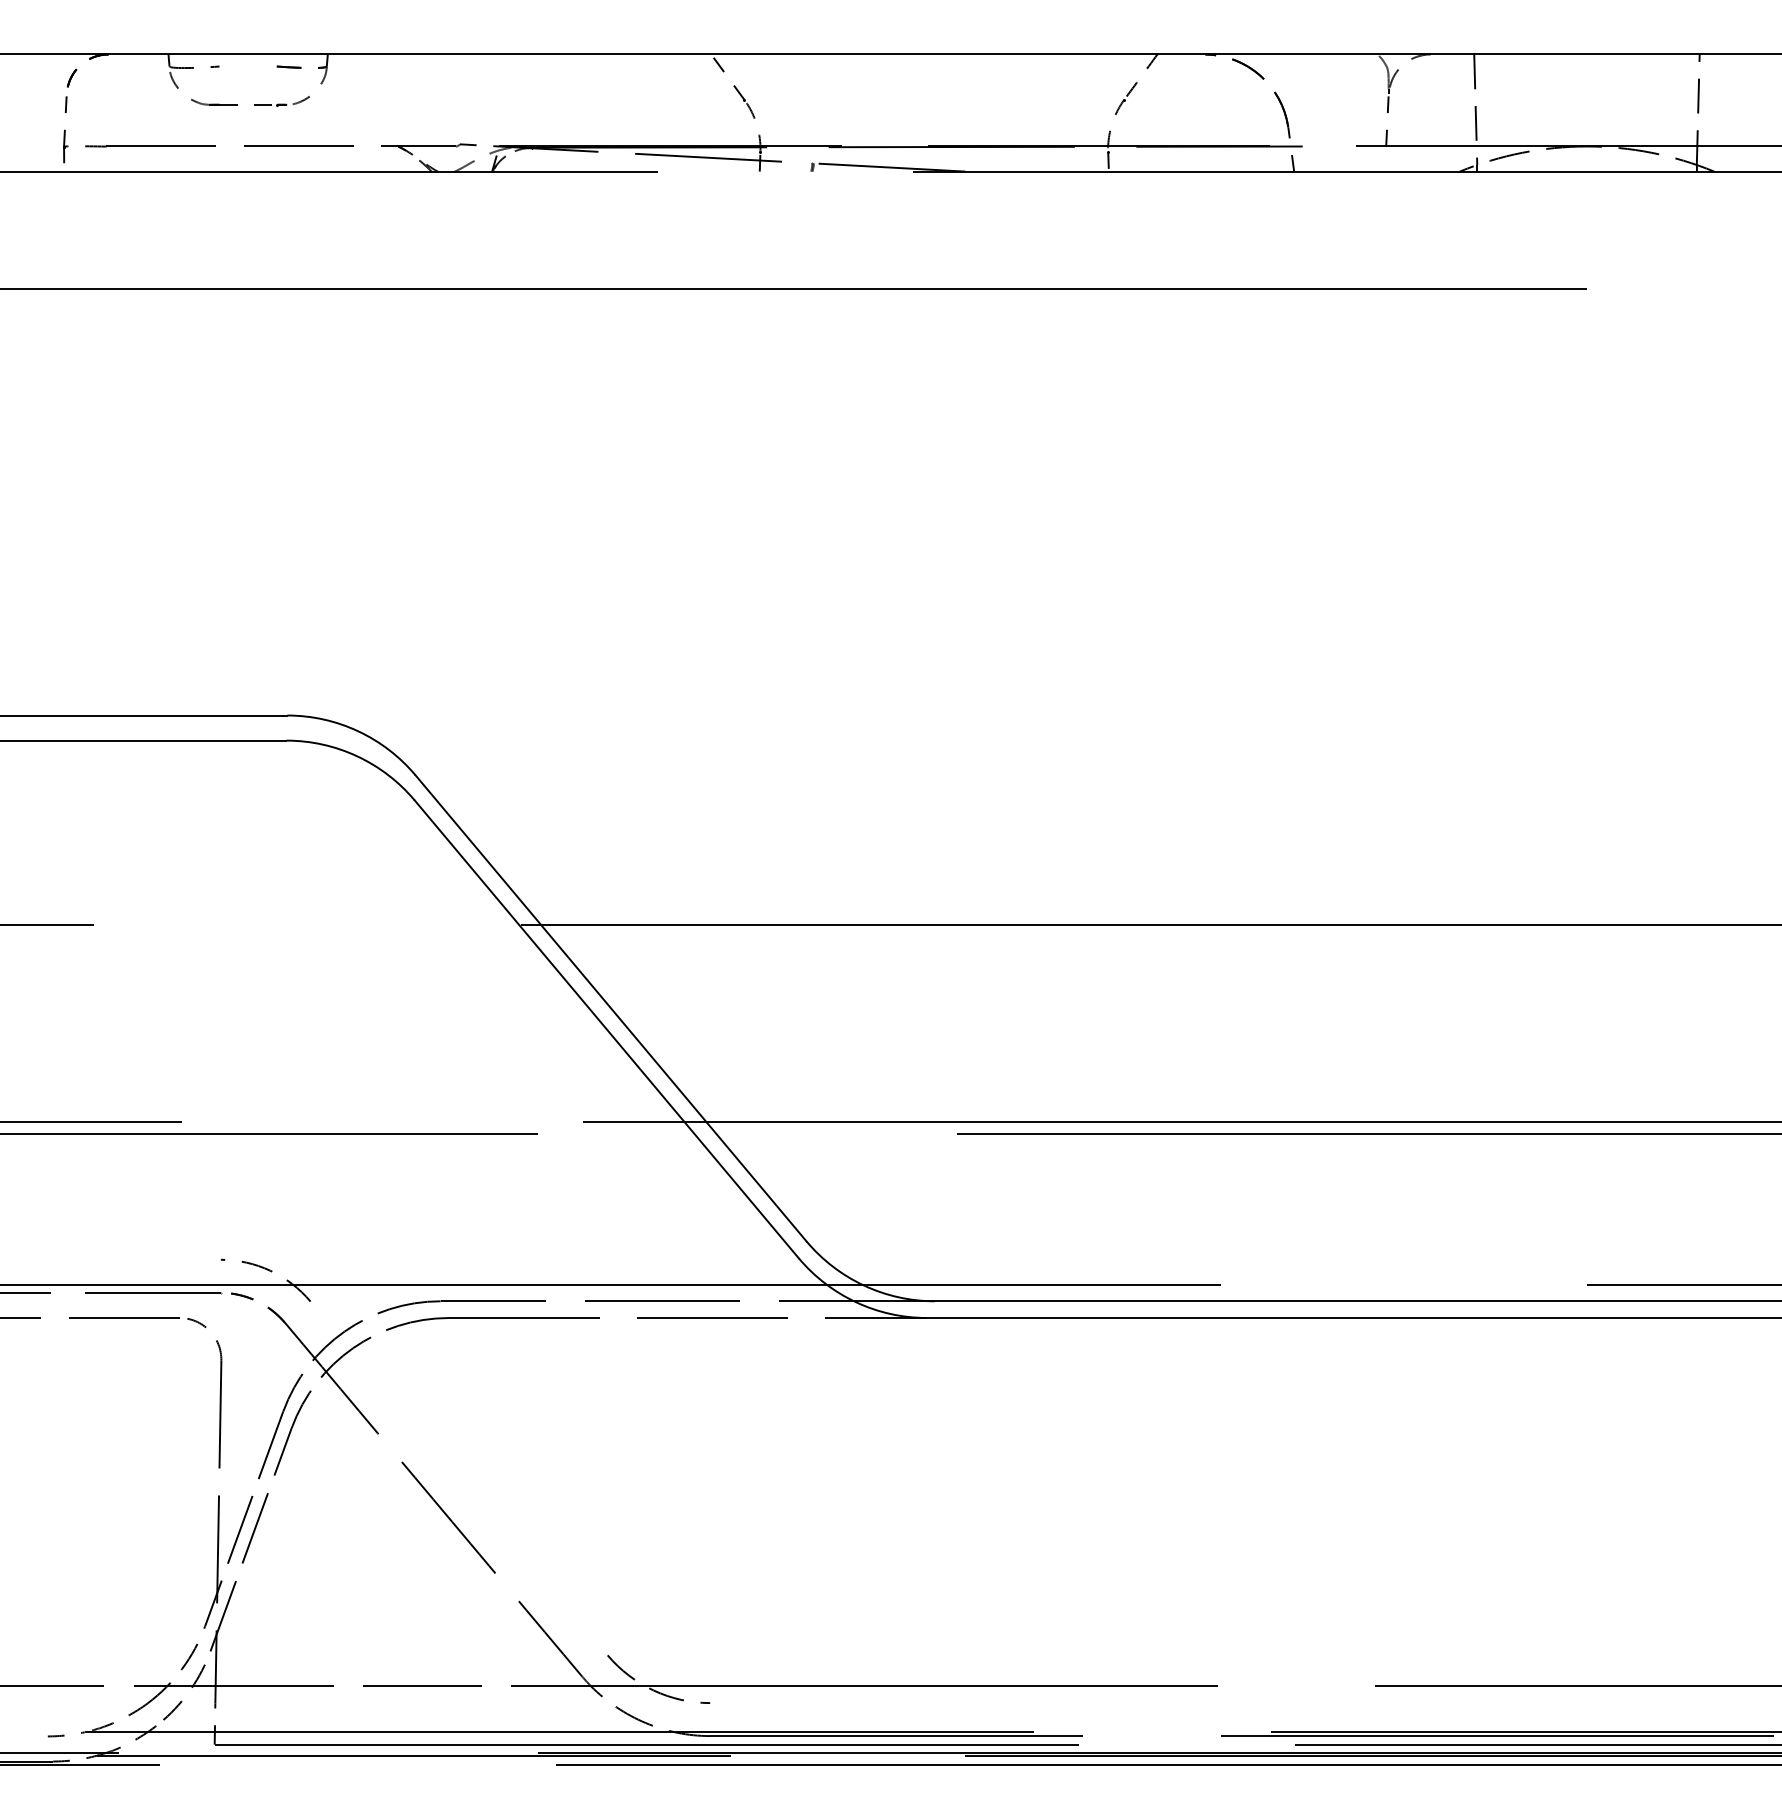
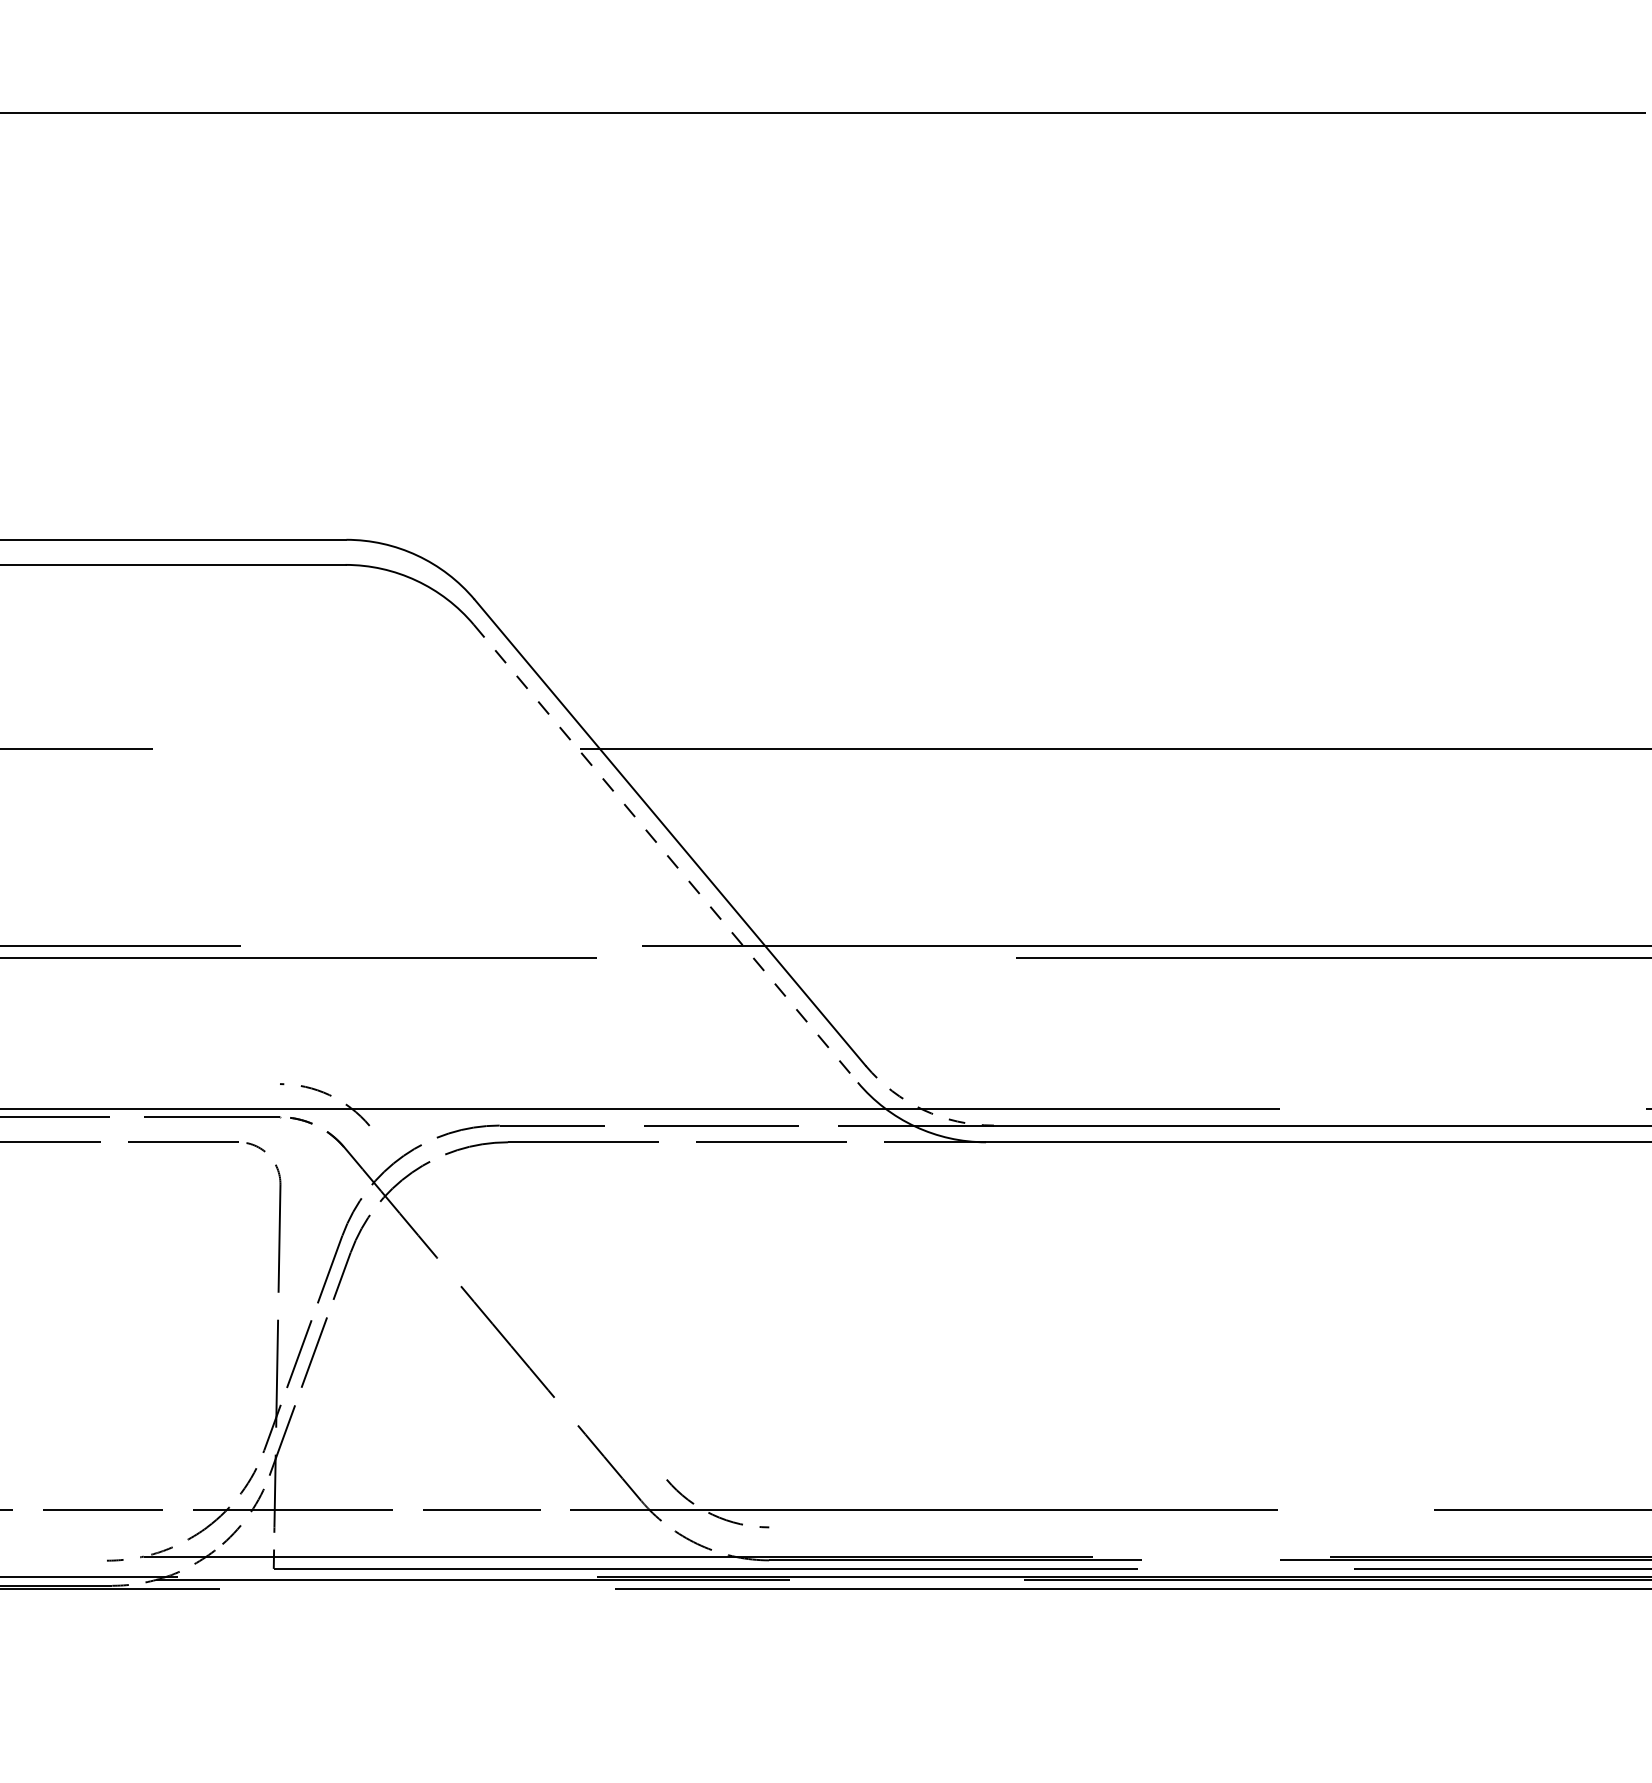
line: (606, 1029) -> (665, 853), solid -> dashed
arc: (864, 1285) -> (923, 1109), solid -> dashed

